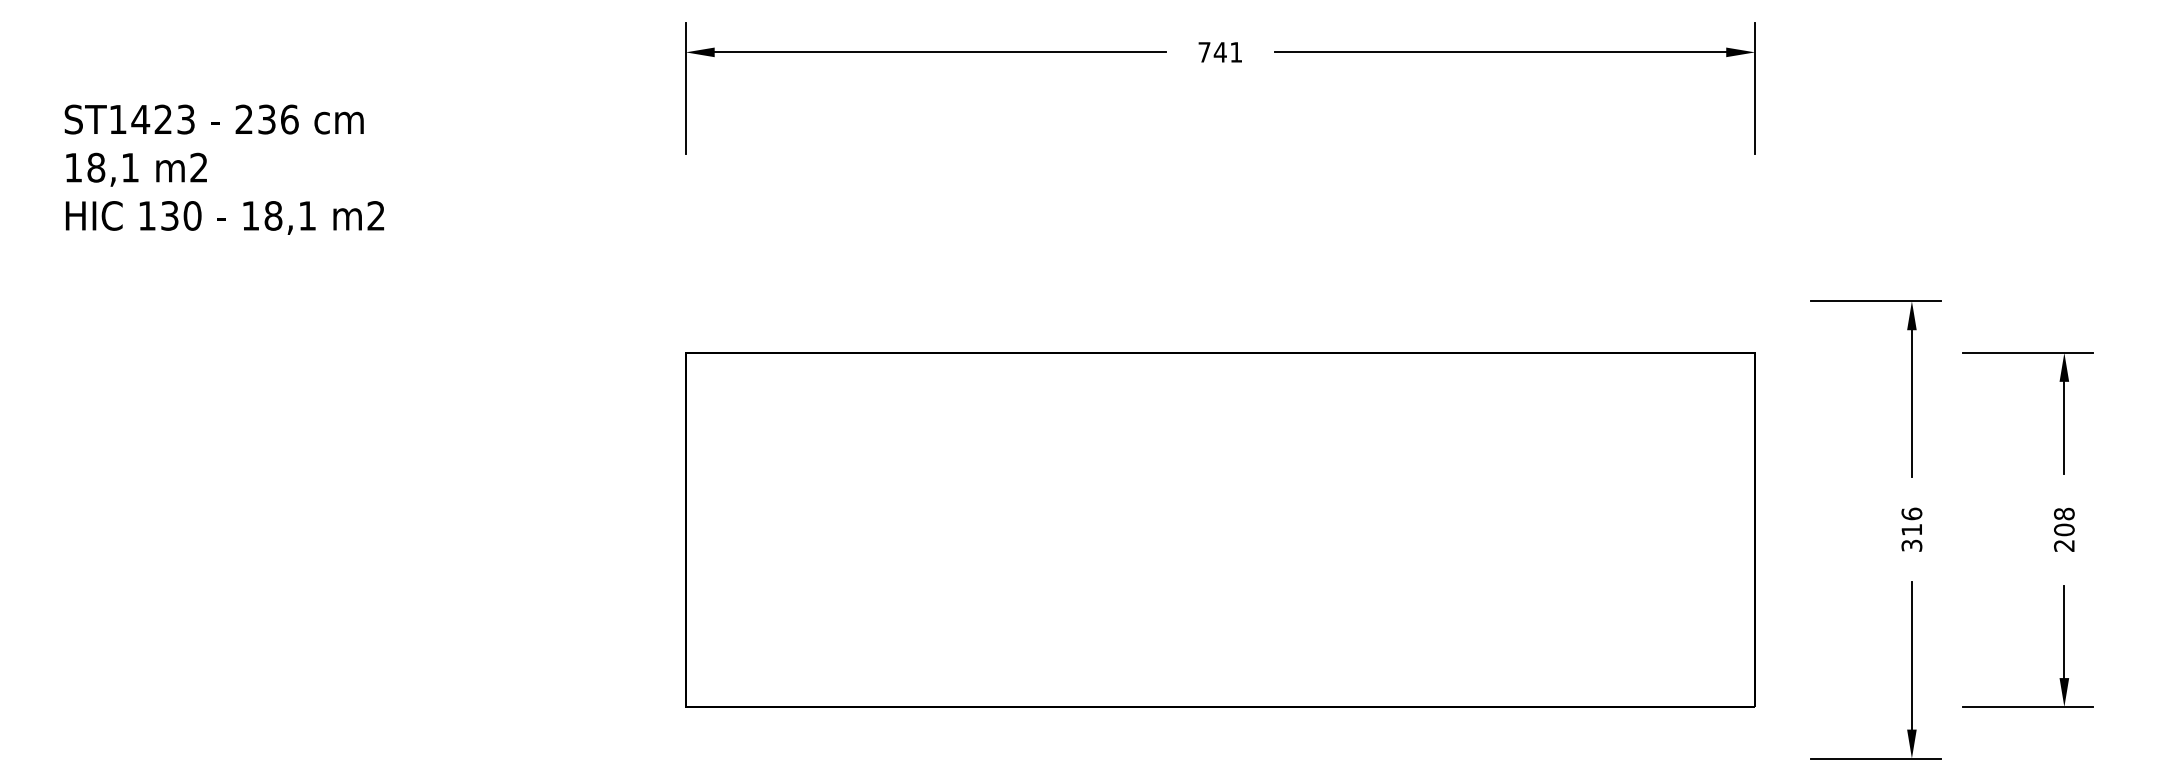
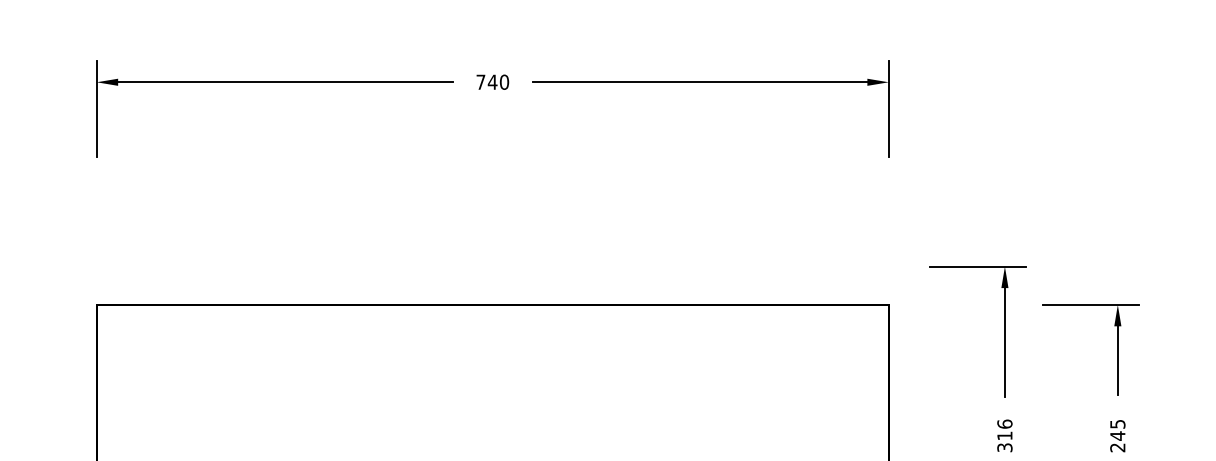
text: (1236, 52) -> (504, 82), 741 -> 740
text: (2064, 521) -> (1117, 429), 208 -> 245

